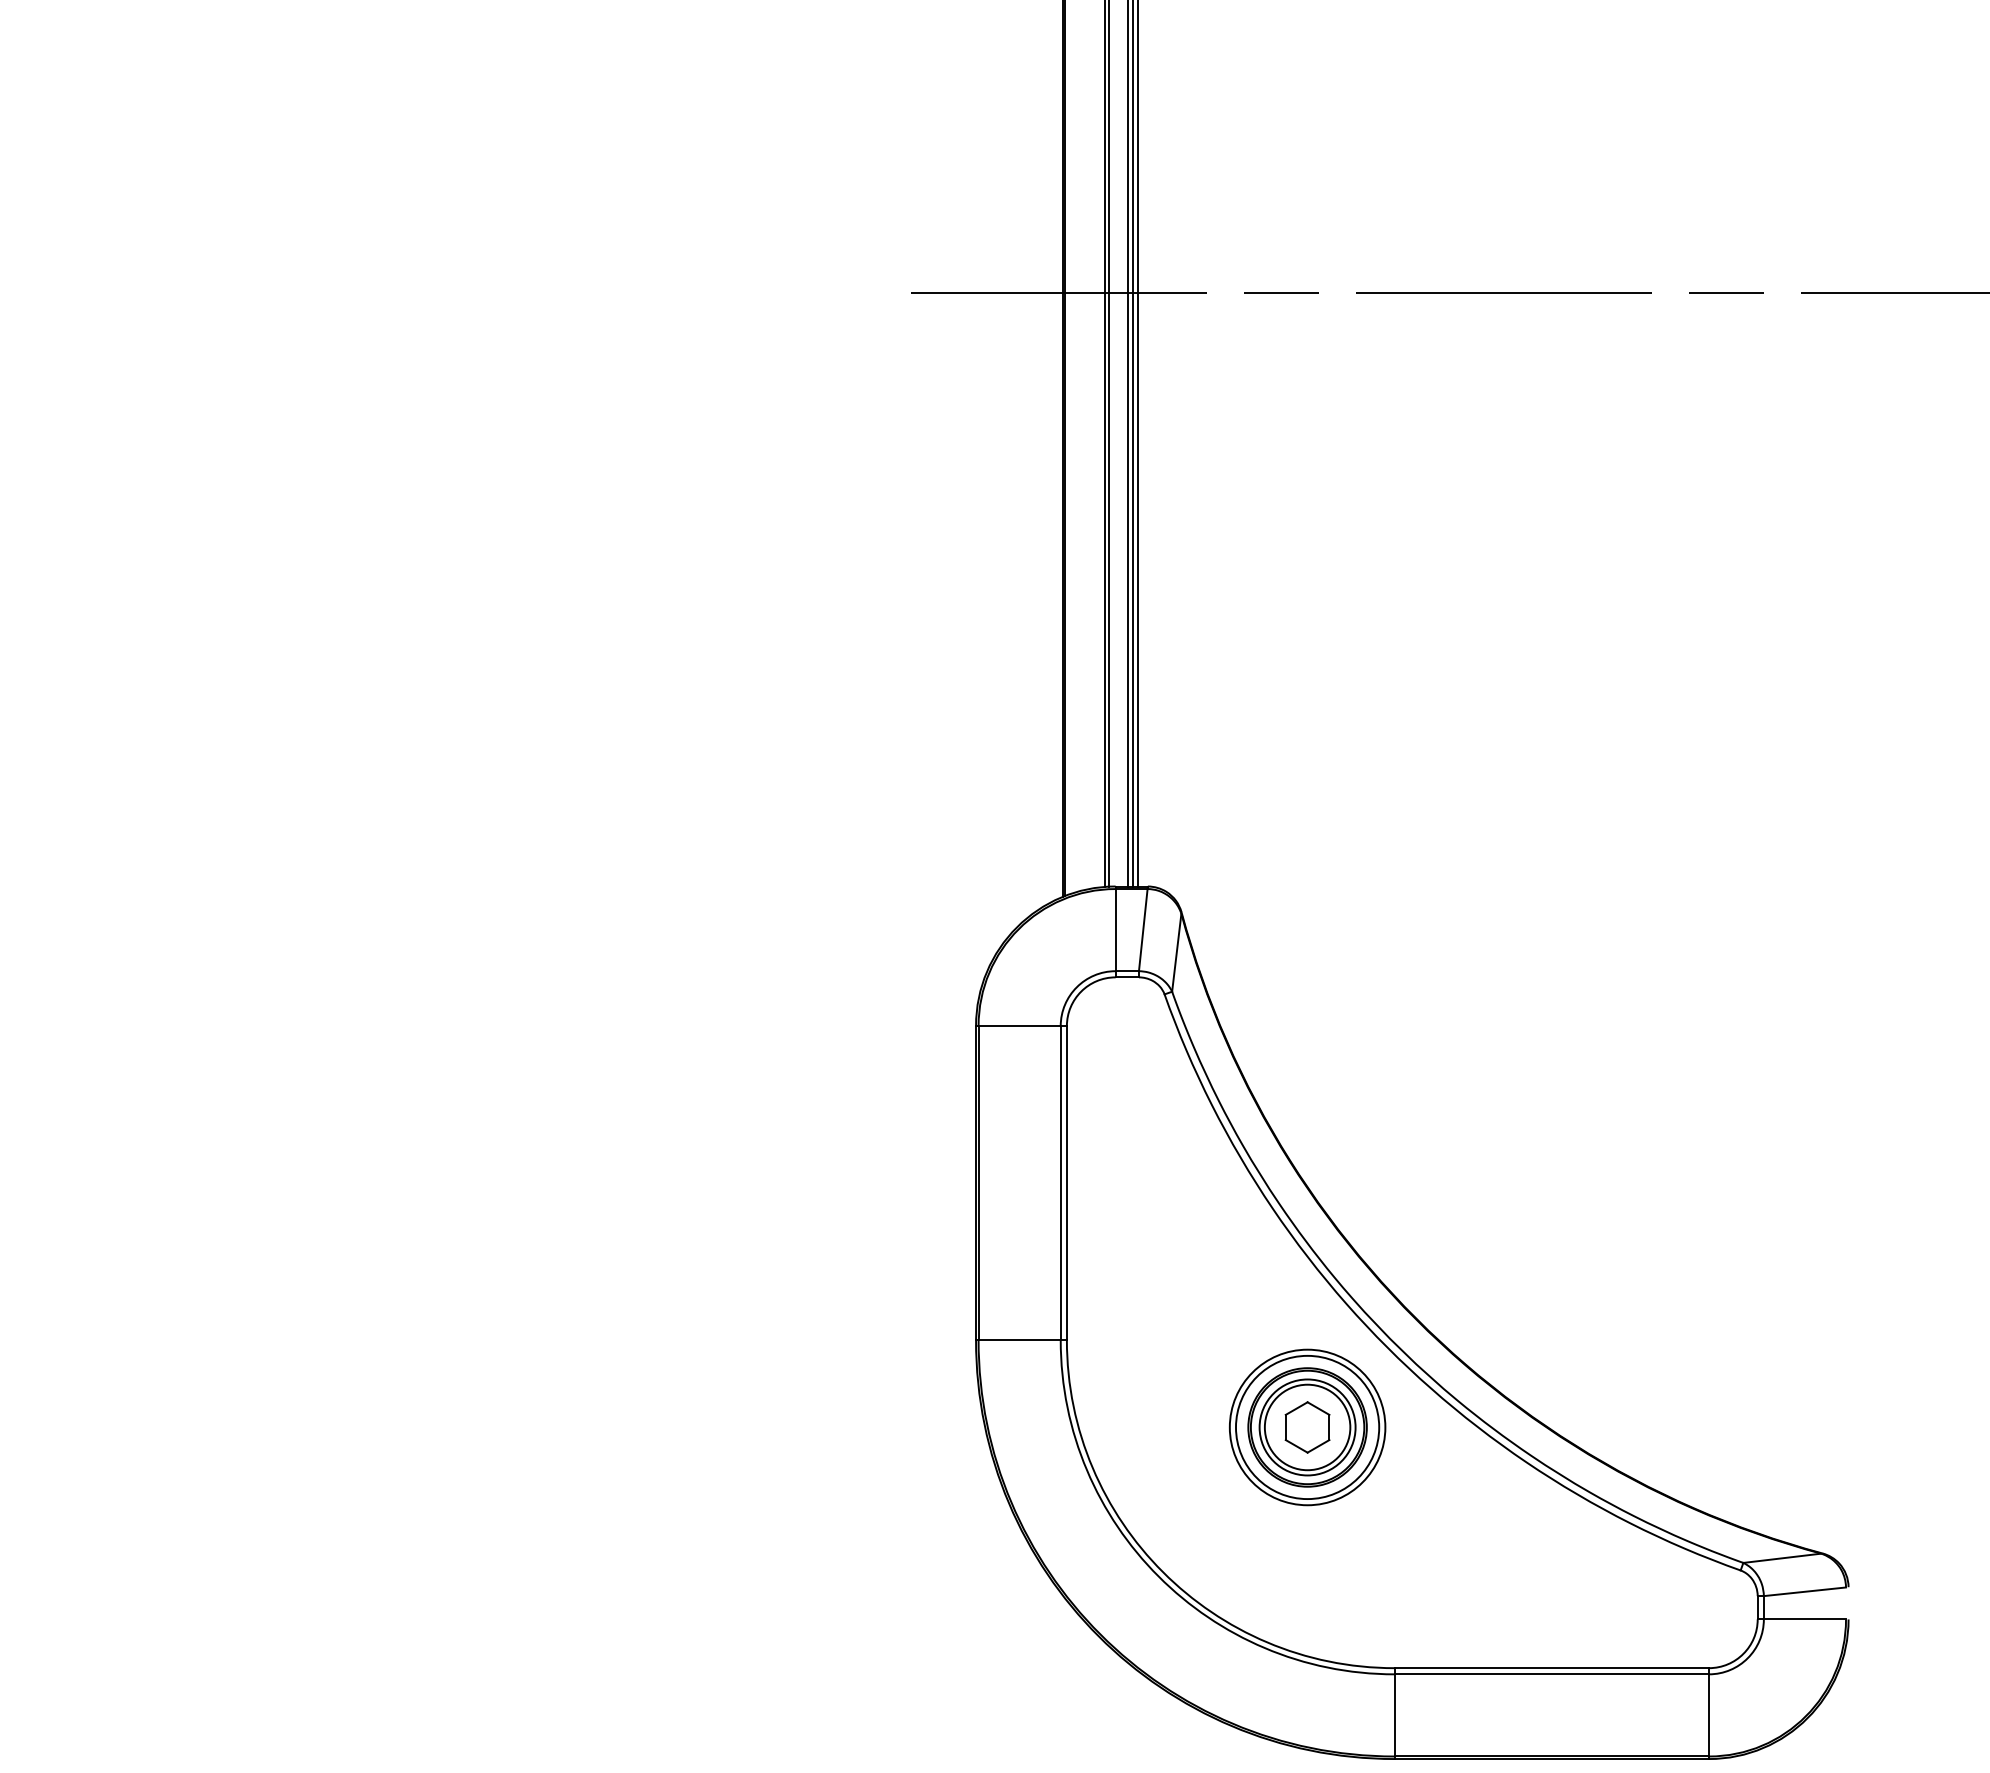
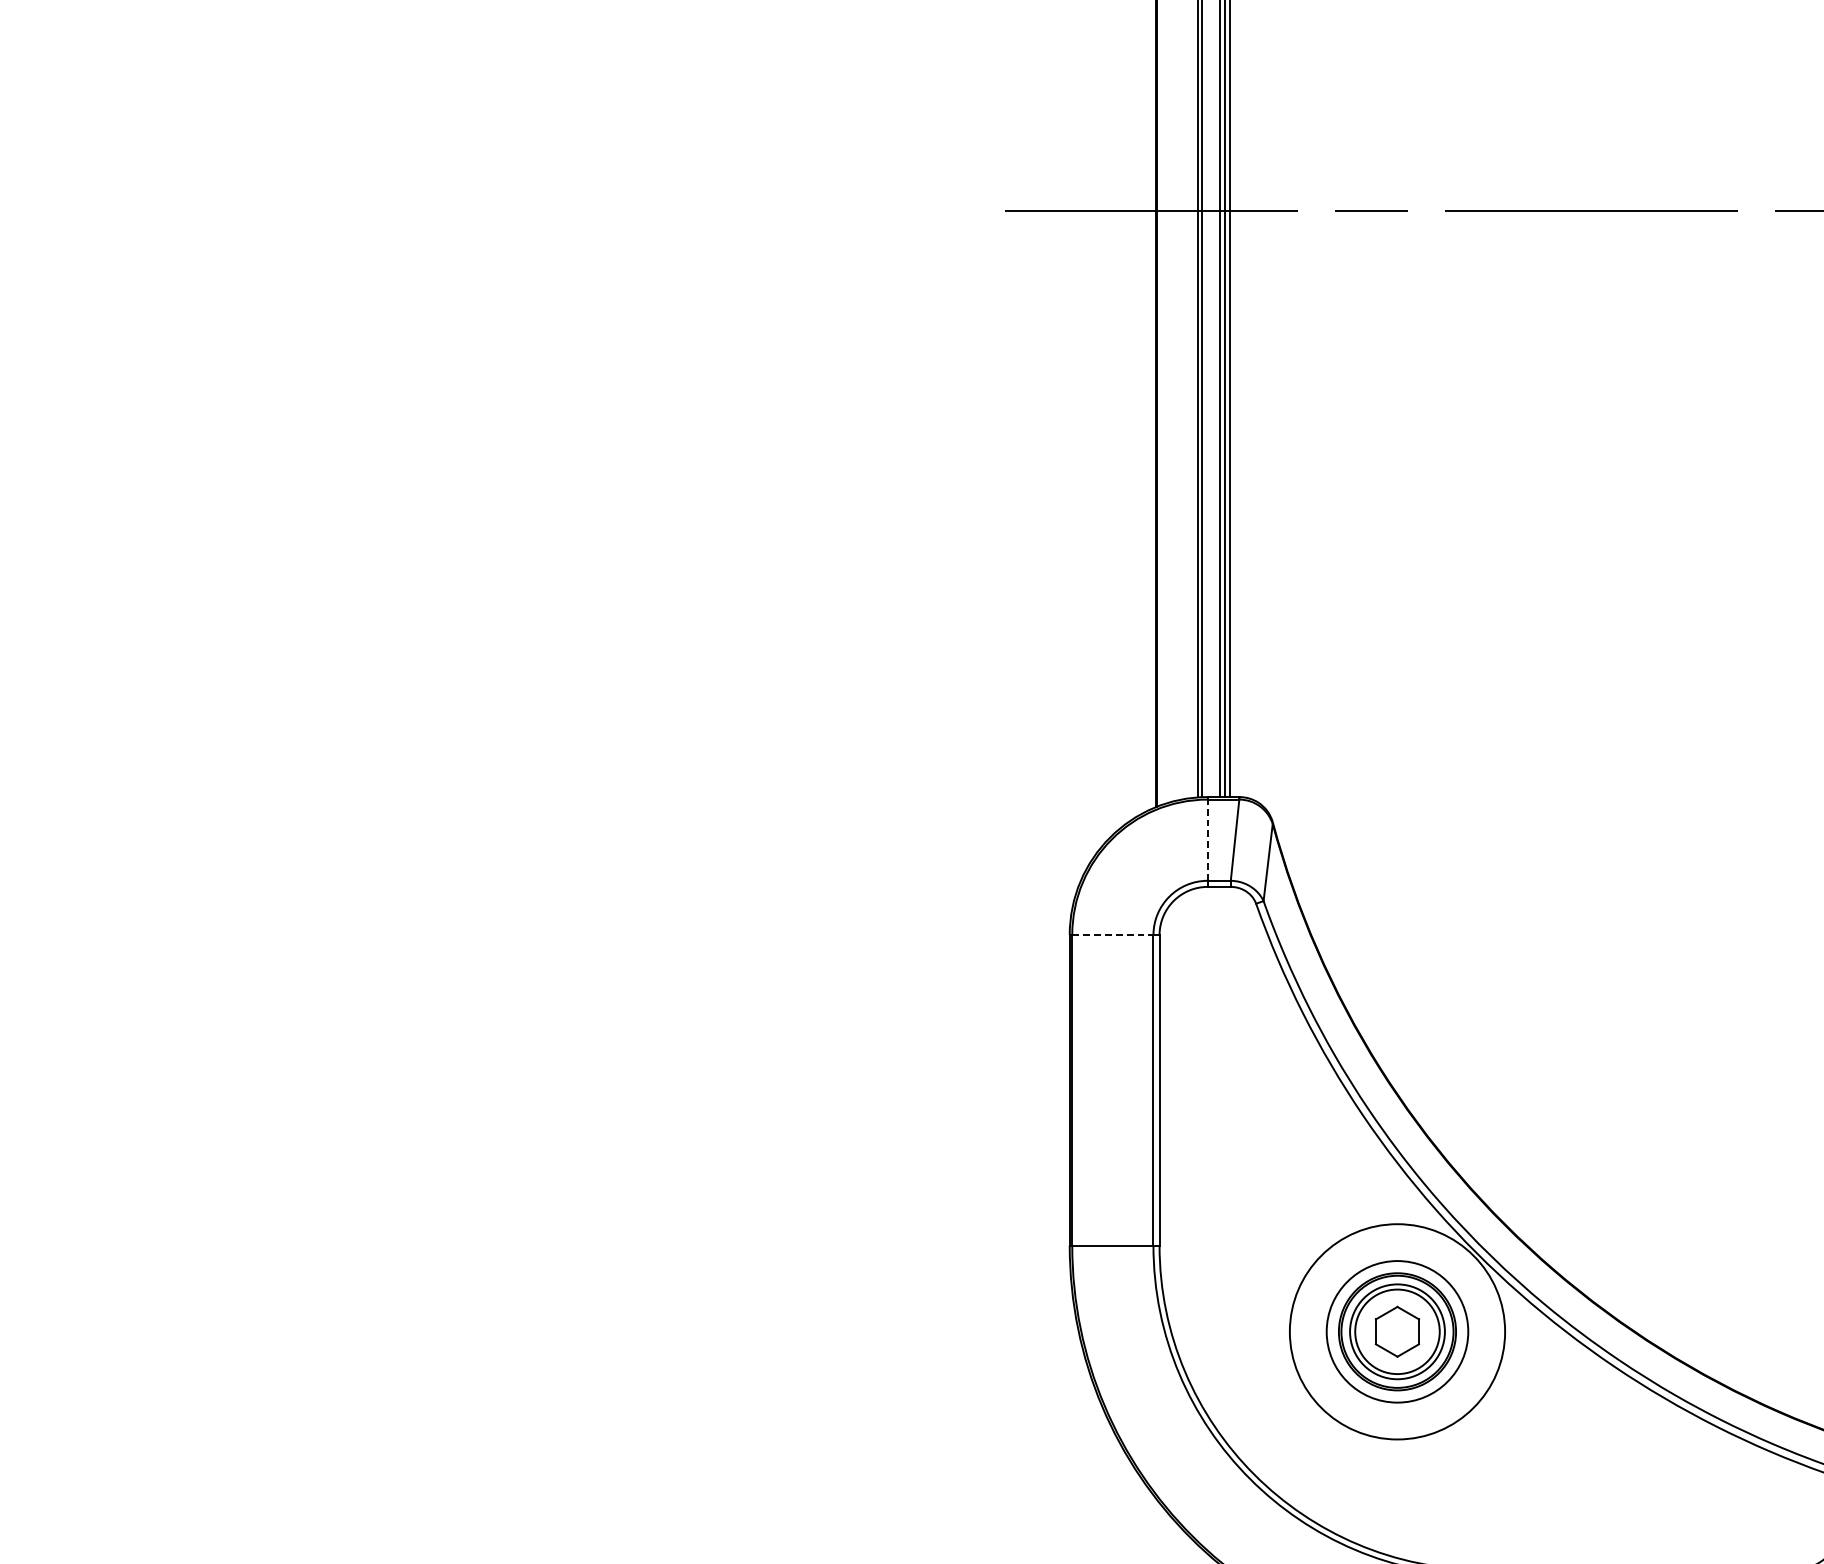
line: (1115, 929) -> (1207, 839), solid -> dashed
line: (1020, 1026) -> (1113, 935), solid -> dashed
circle: (1307, 1427) -> (1397, 1331), size x1.4

